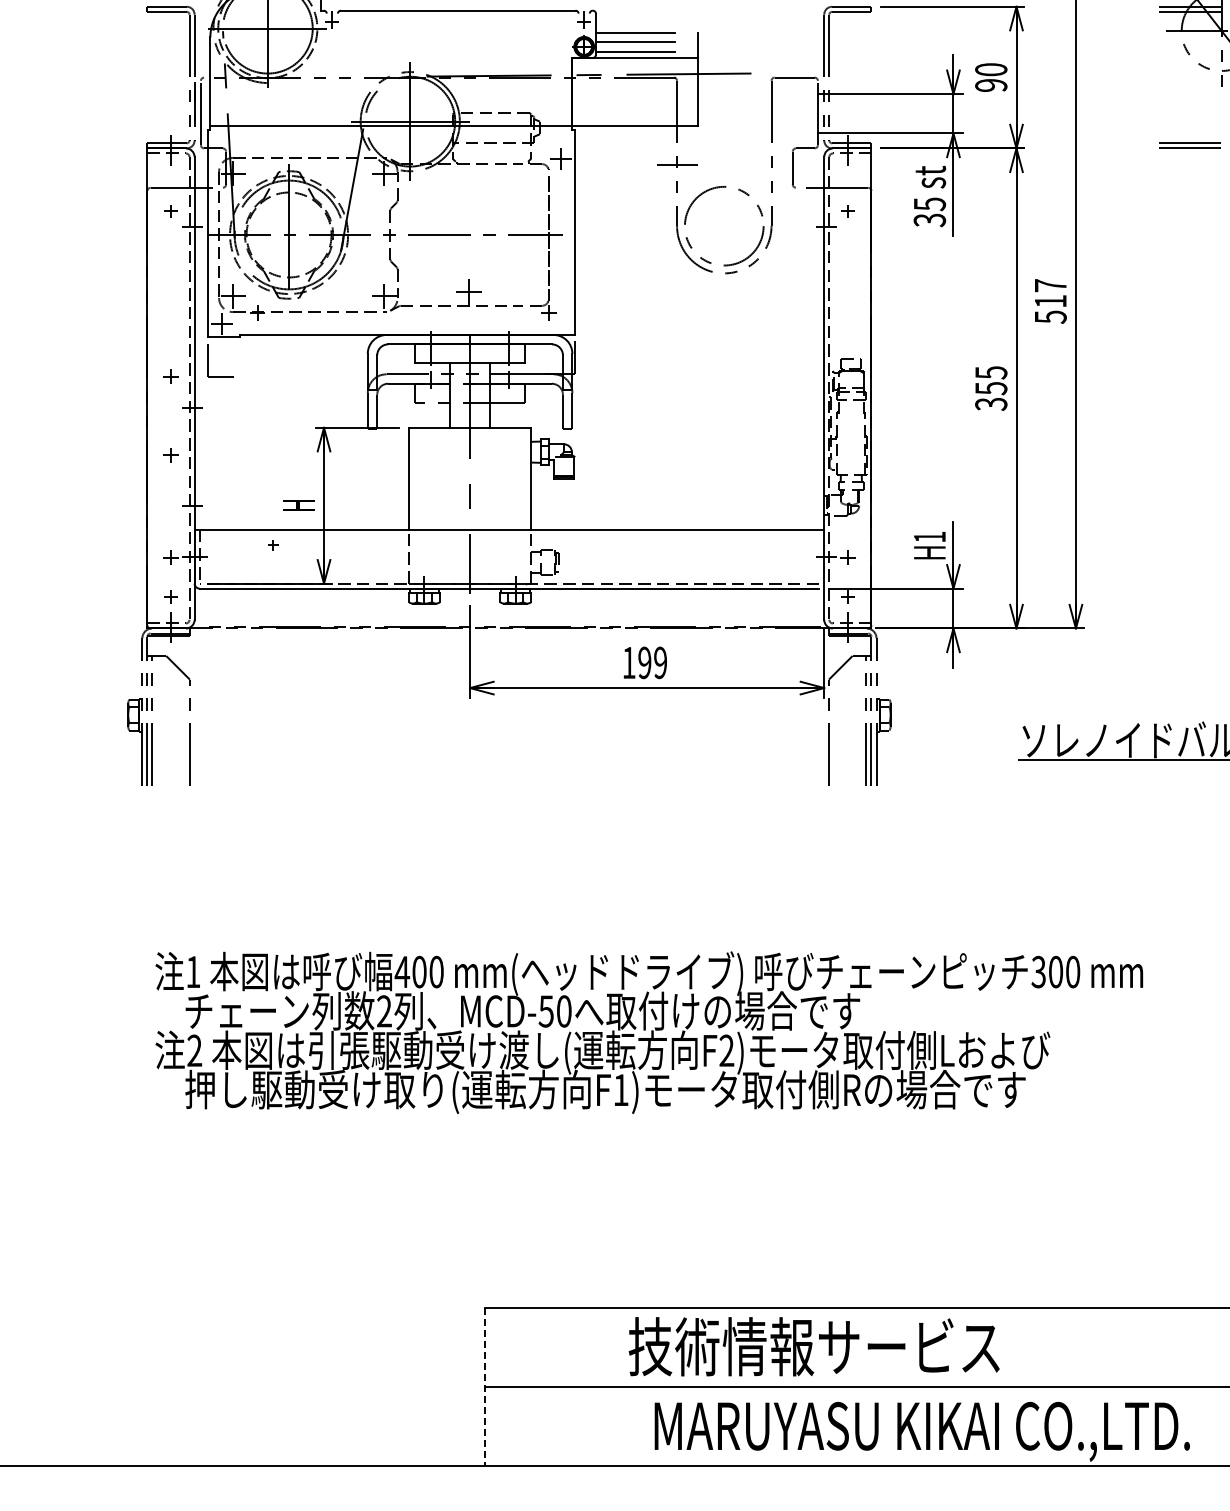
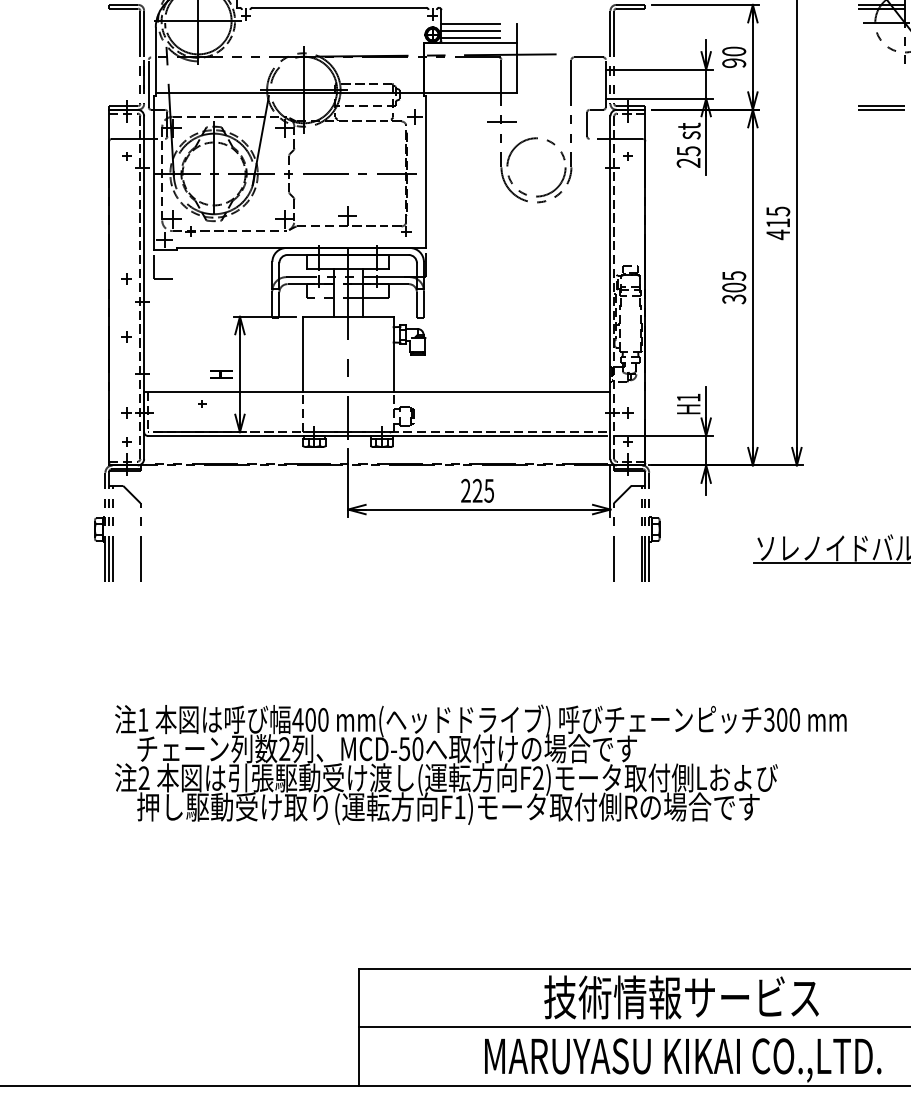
text: (930, 220) -> (689, 163), 35 -> 25
text: (1050, 301) -> (778, 223), 517 -> 415
text: (991, 388) -> (734, 287), 355 -> 305
text: (644, 662) -> (477, 490), 199 -> 225
text: (813, 1346) -> (681, 997), moved
line: (485, 1386) -> (359, 1026), dashed -> solid

